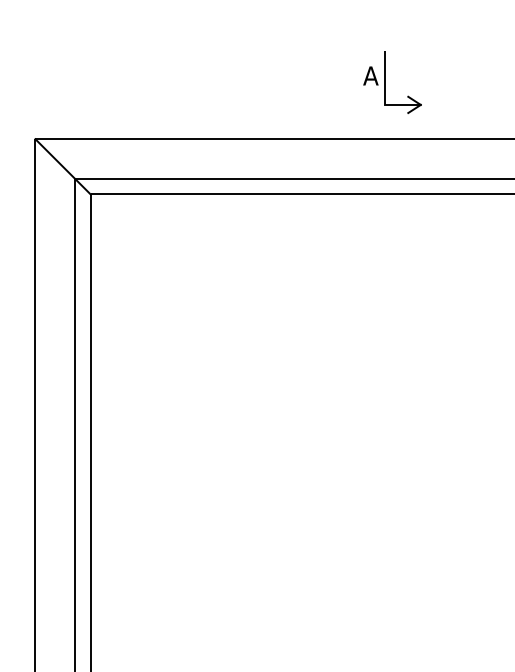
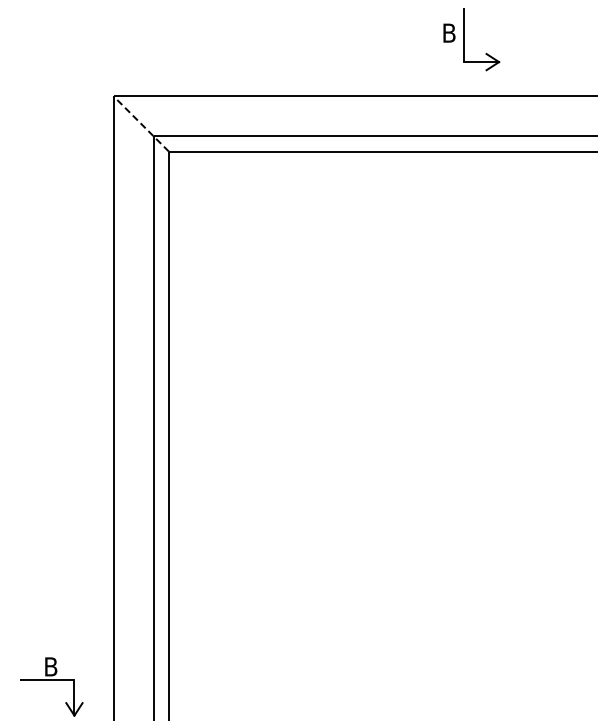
text: (370, 75) -> (448, 32), A -> B
line: (62, 166) -> (140, 123), solid -> dashed

